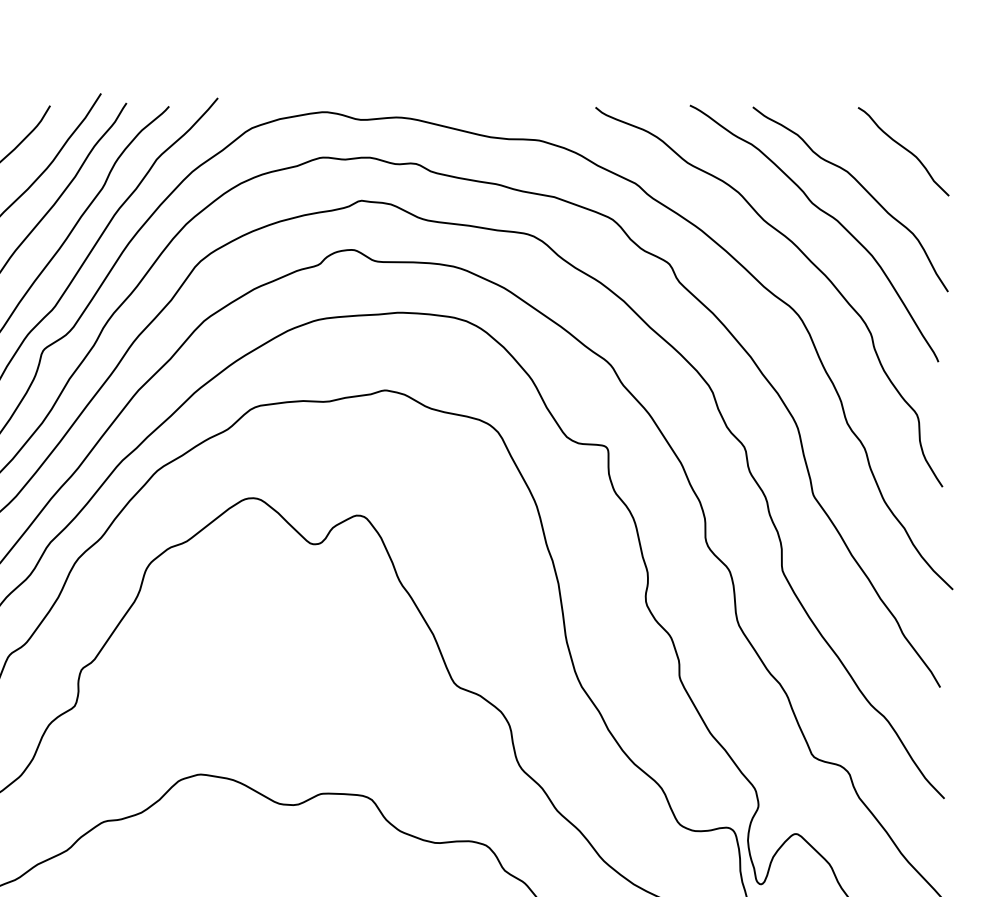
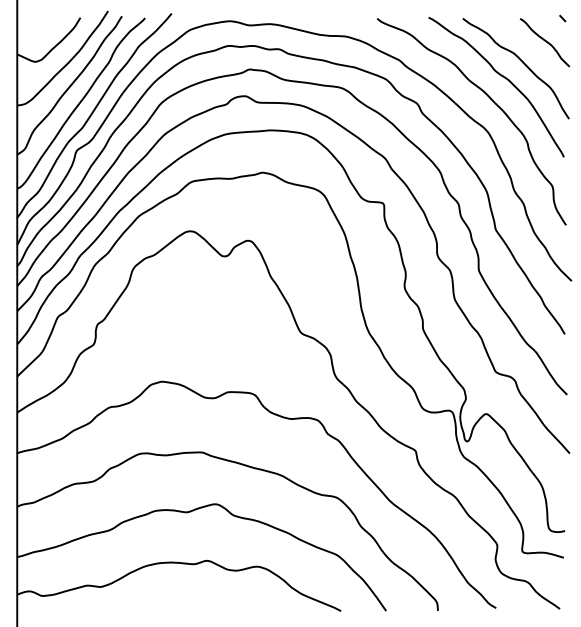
line: (935, 107) -> (562, 18), added

